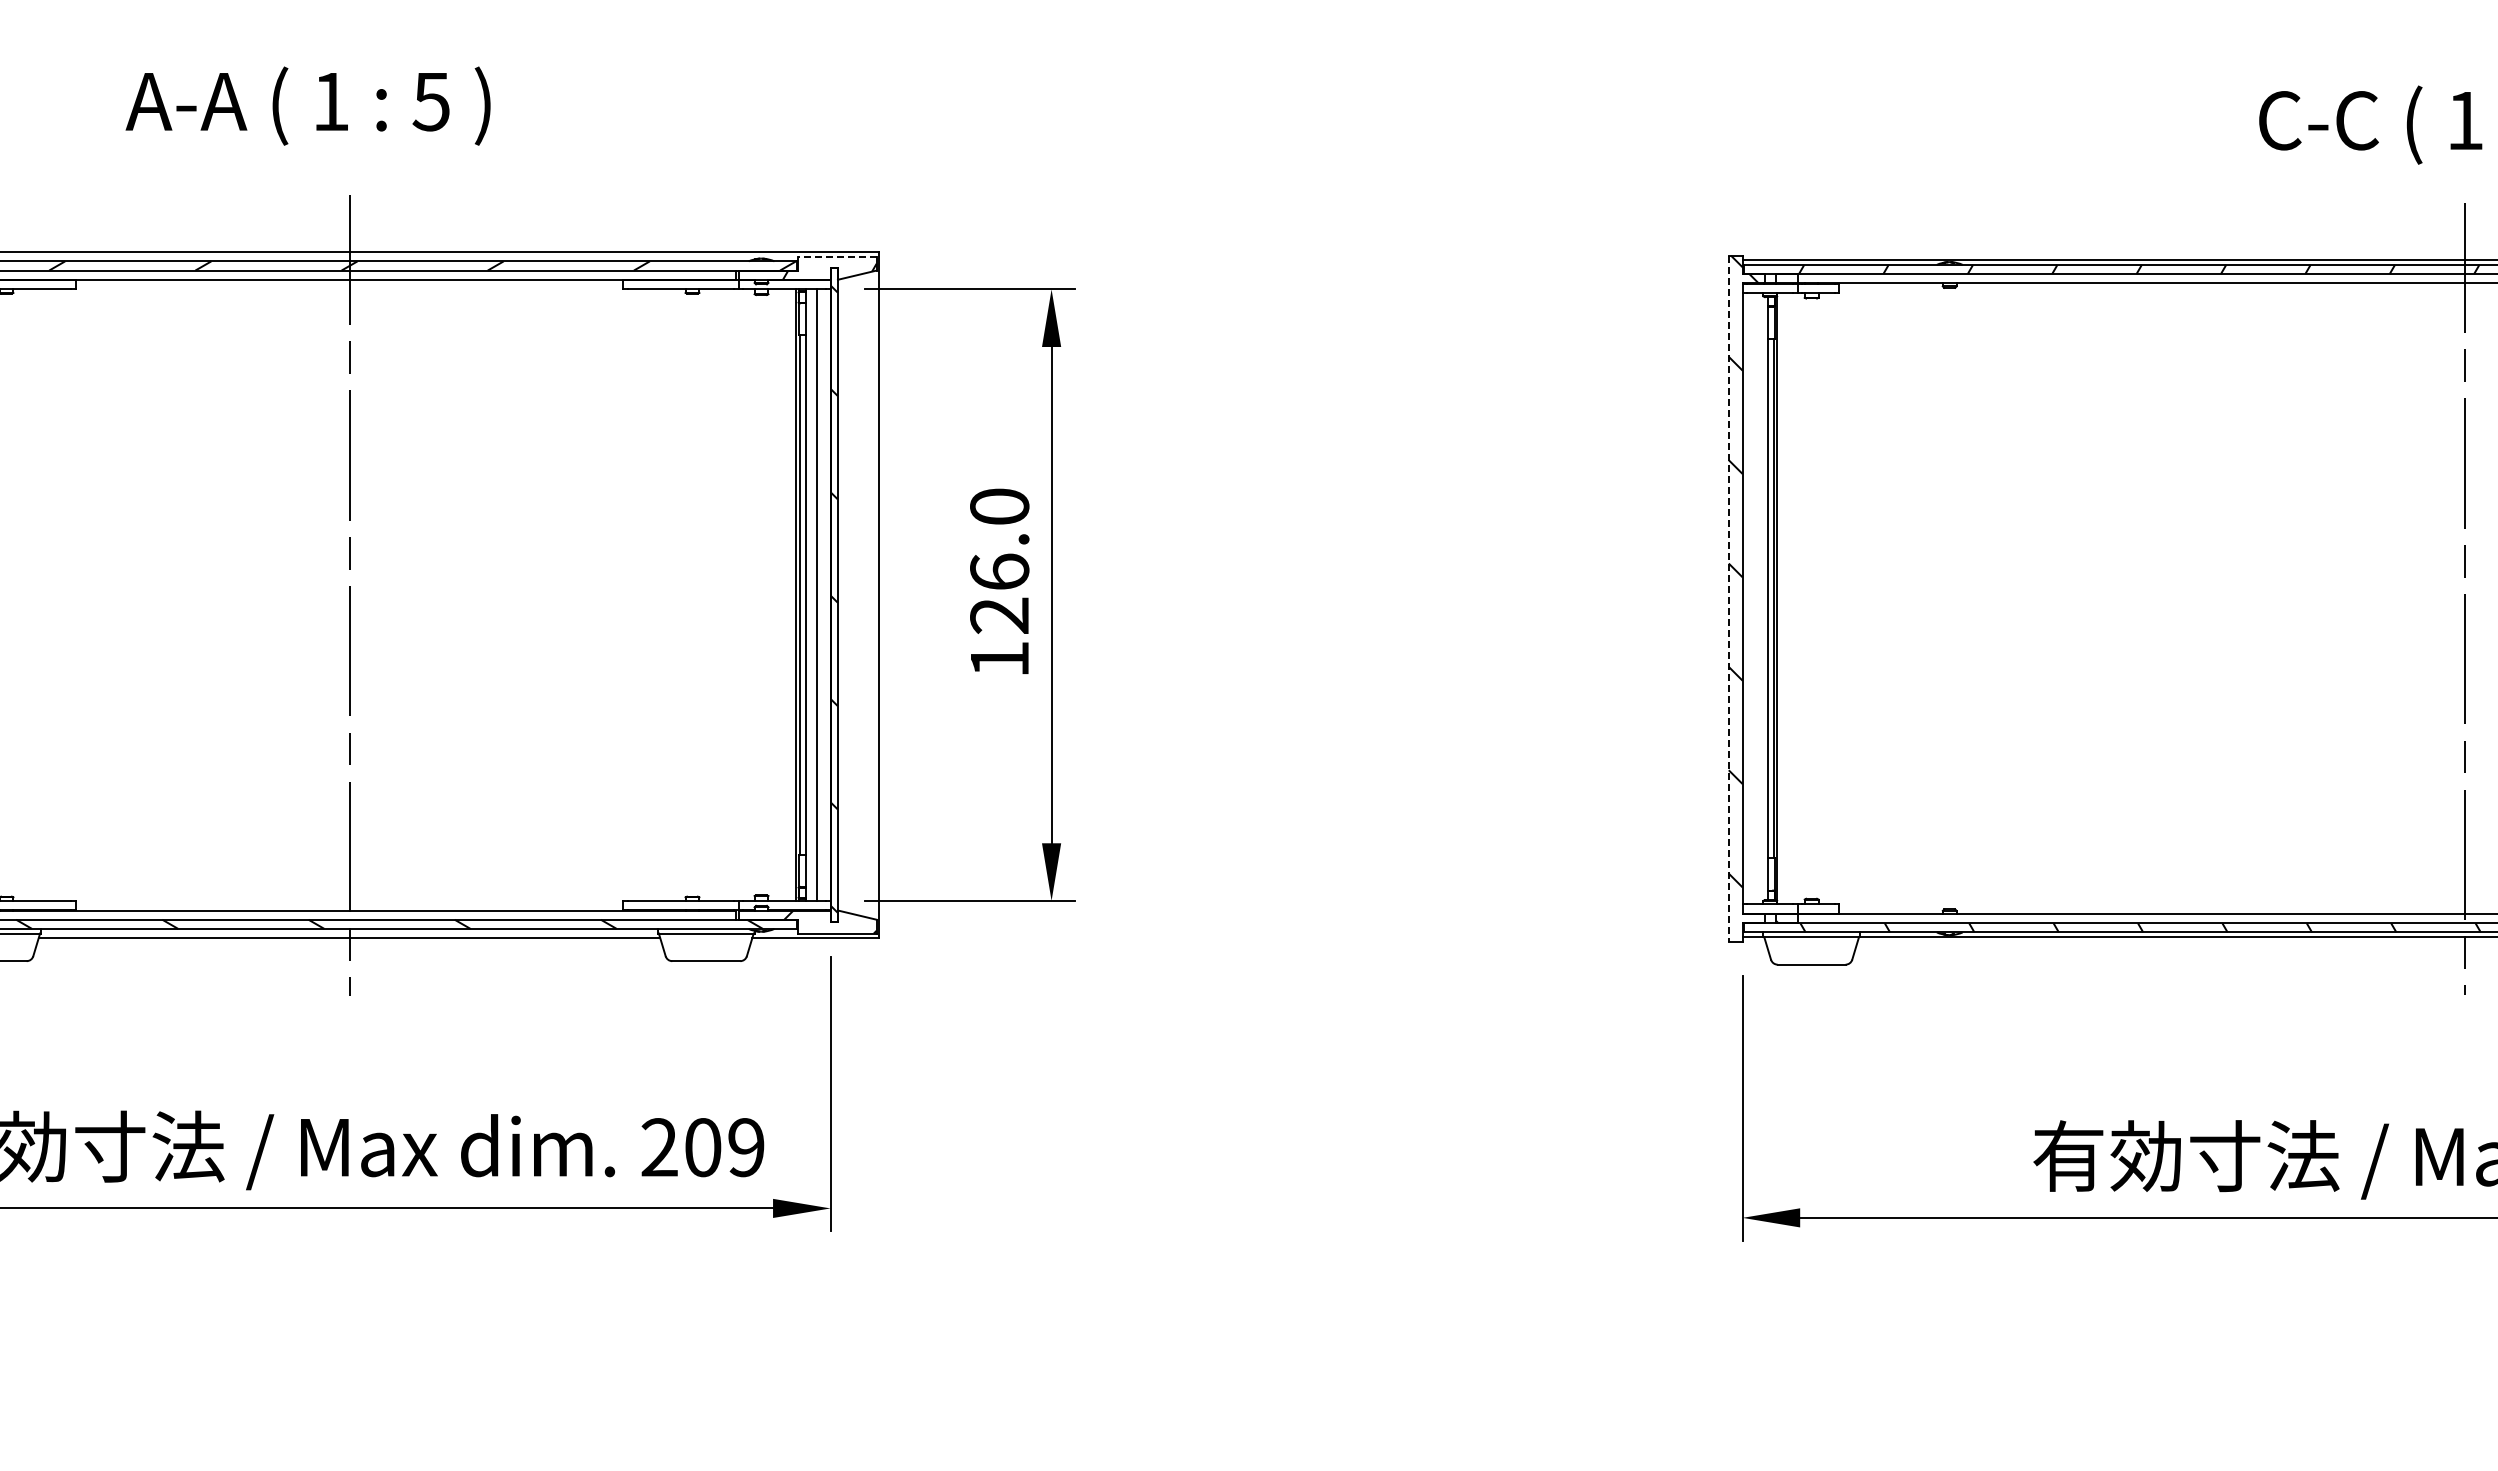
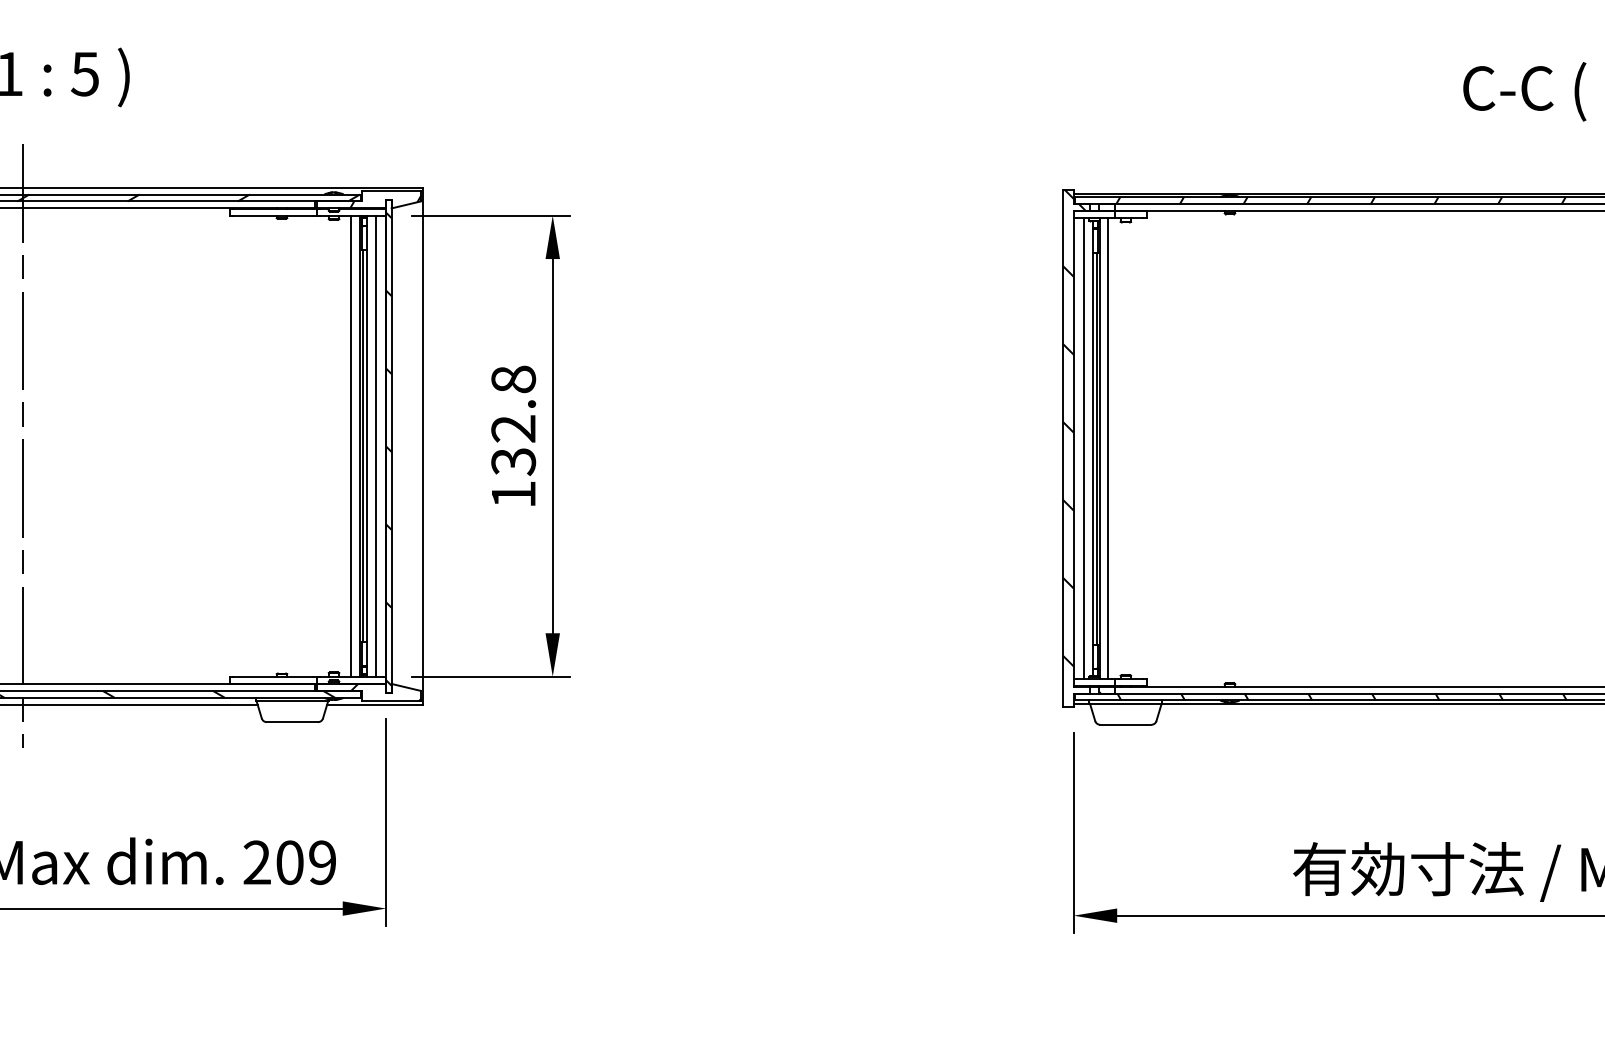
line: (837, 256) -> (391, 190), dashed -> solid
text: (999, 561) -> (513, 420), 126.0 -> 132.8
line: (784, 594) -> (351, 445), added
line: (1728, 598) -> (1063, 448), dashed -> solid
line: (1756, 598) -> (1084, 448), added
line: (1788, 598) -> (1108, 448), added

